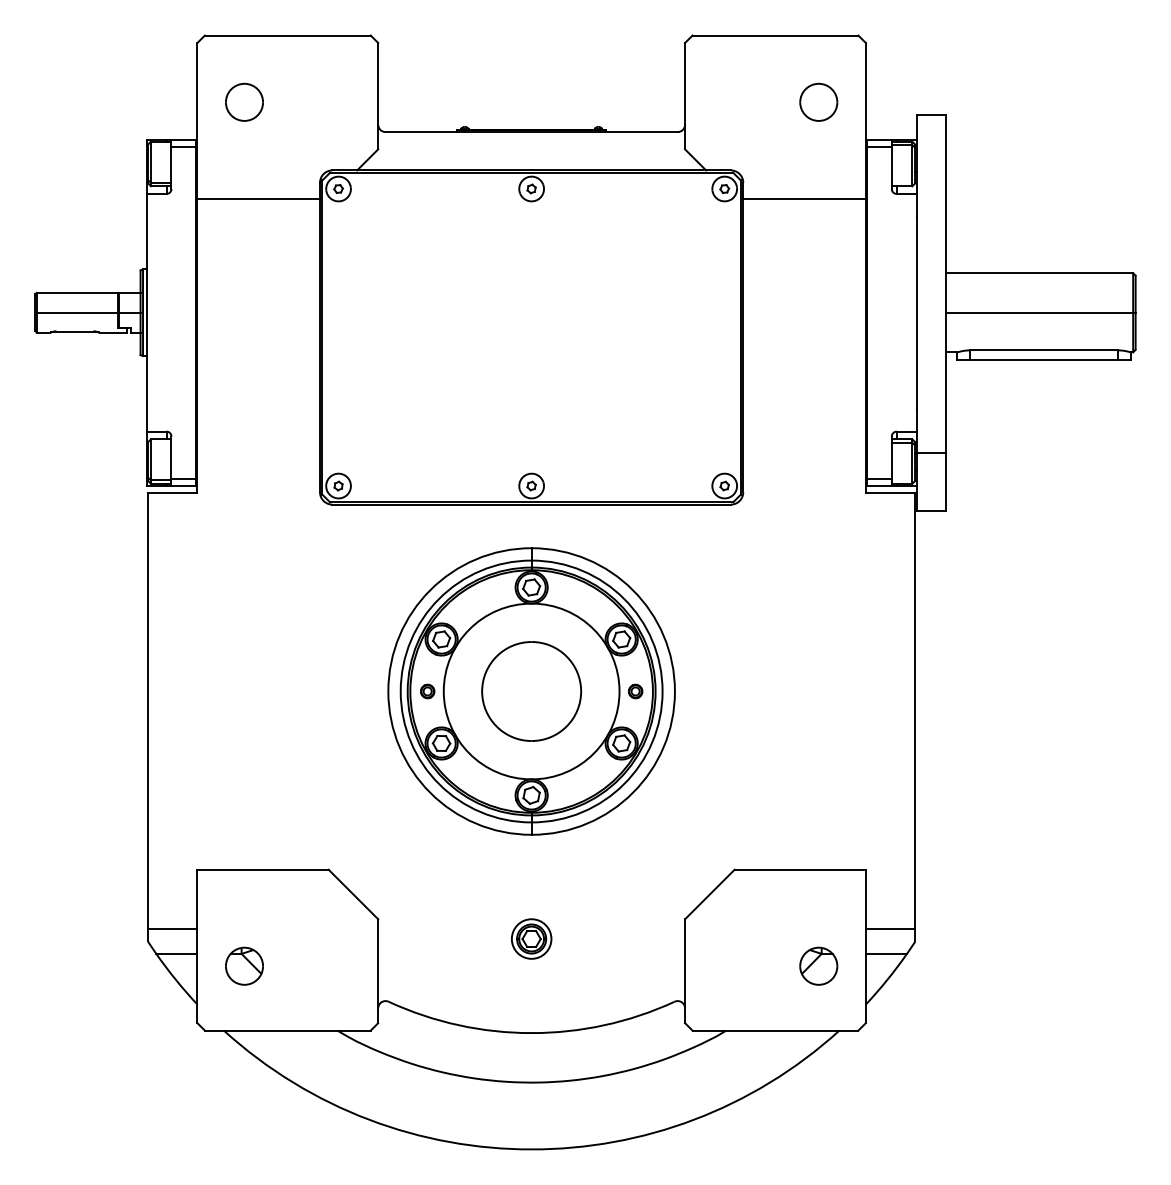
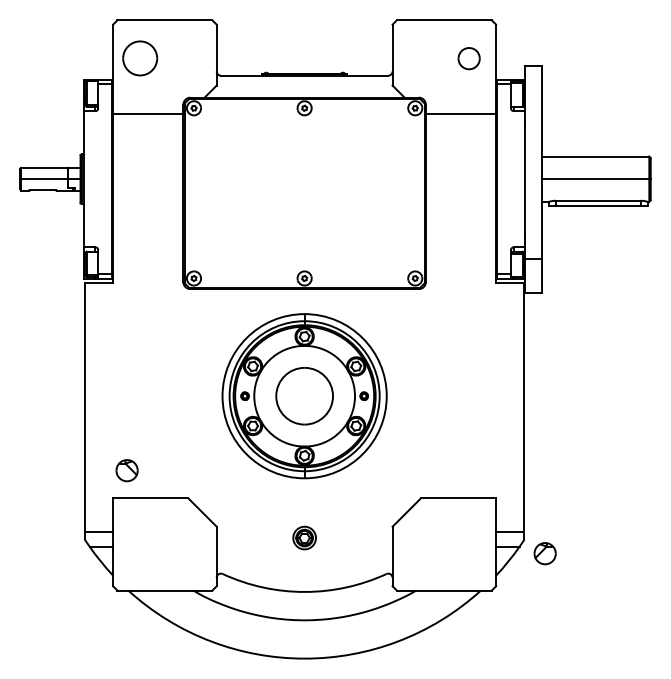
part: (243, 102) -> (139, 58), size x1.6
part: (243, 965) -> (126, 470), moved
part: (817, 965) -> (544, 553), moved

